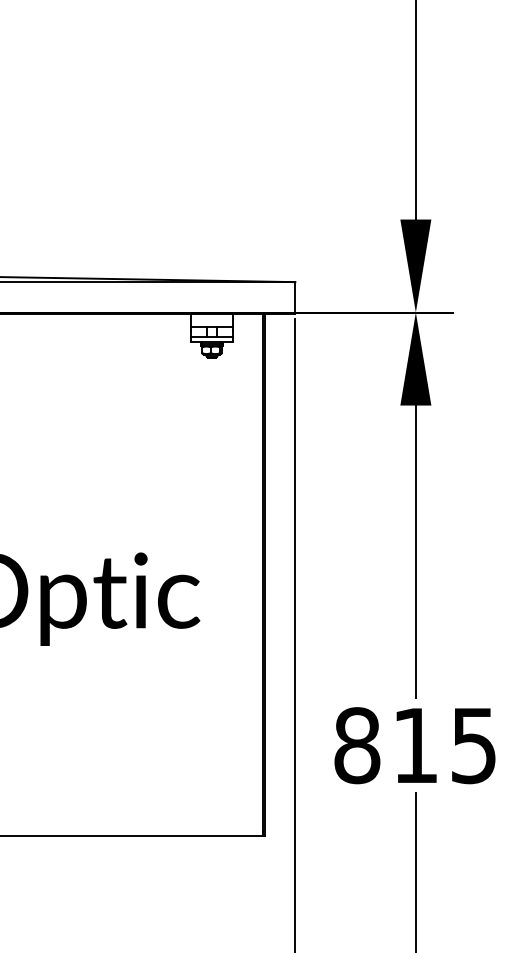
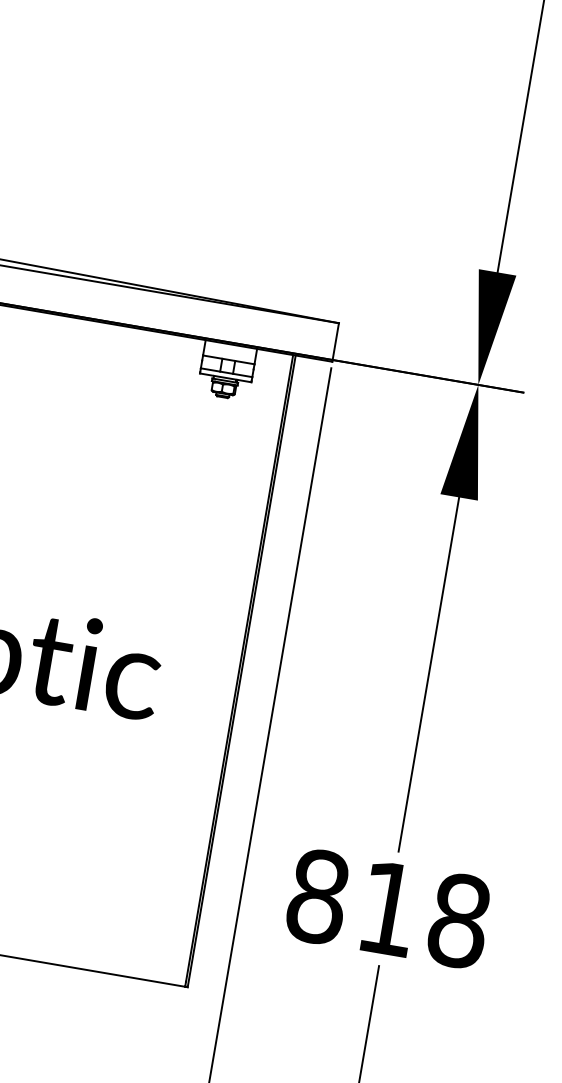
text: (474, 745) -> (459, 920), 815 -> 818

